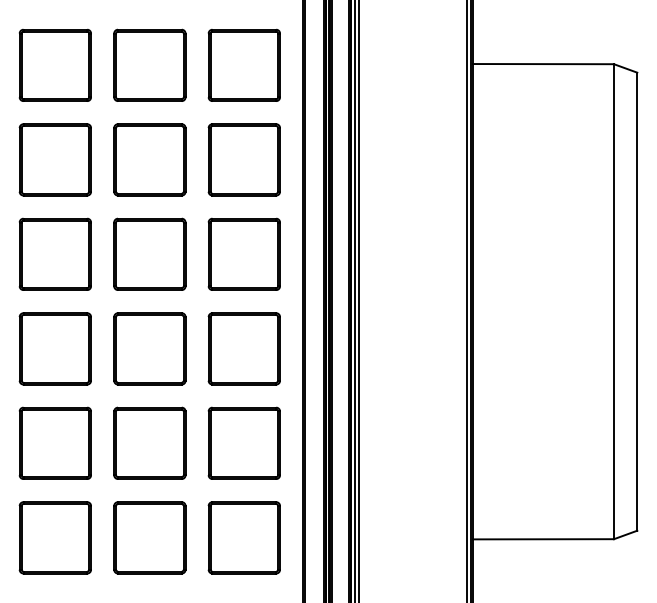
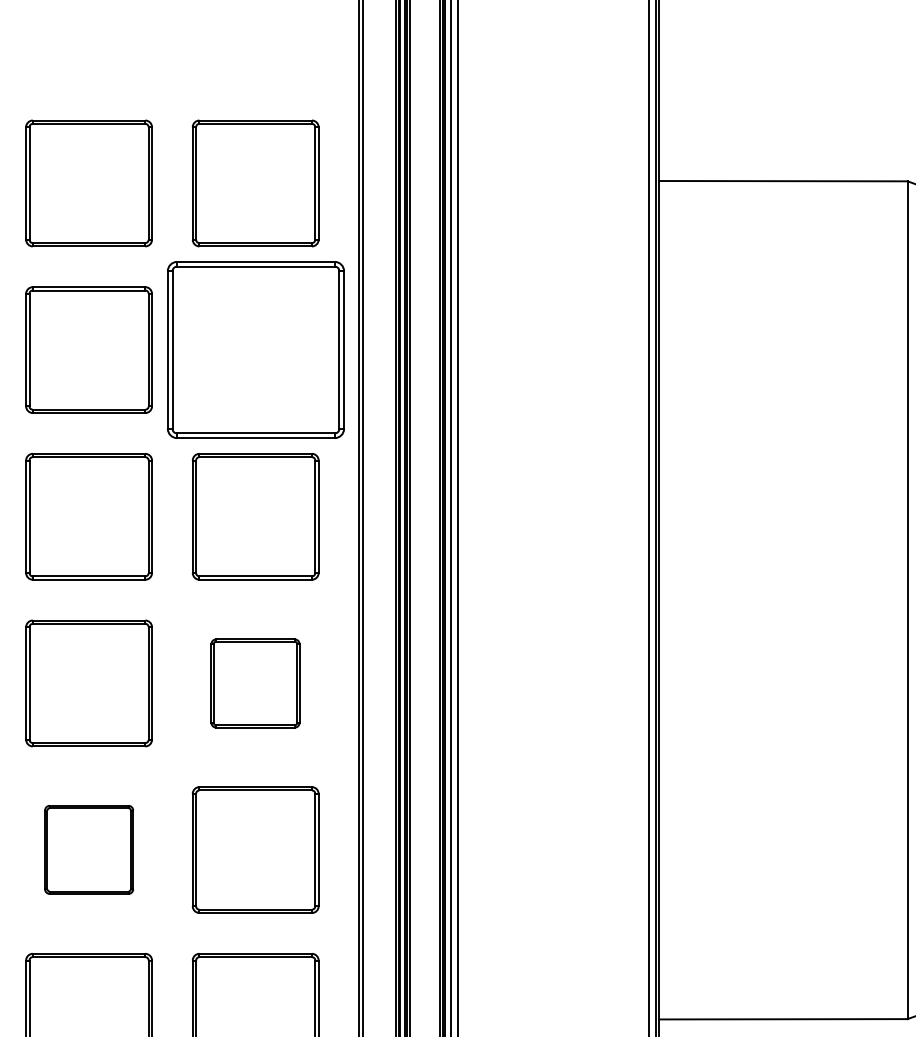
part: (243, 159) -> (254, 349), size x1.4
part: (243, 348) -> (254, 682), size x0.7
part: (149, 442) -> (88, 848), size x0.7

